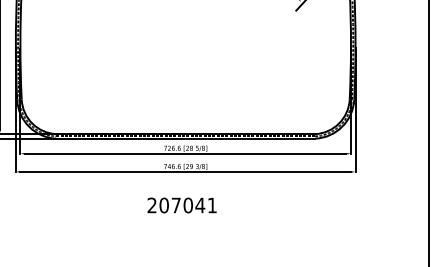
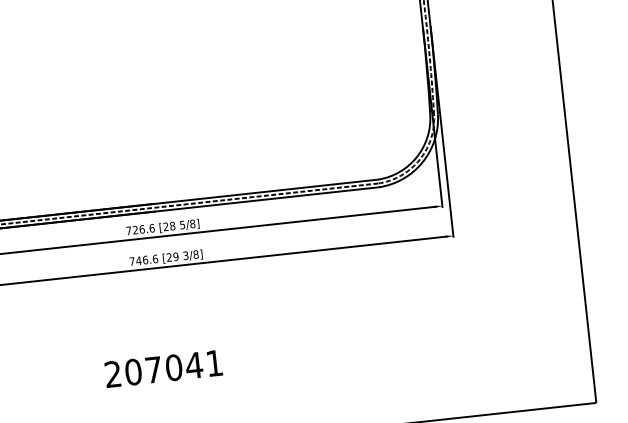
text: (181, 205) -> (162, 368), moved

